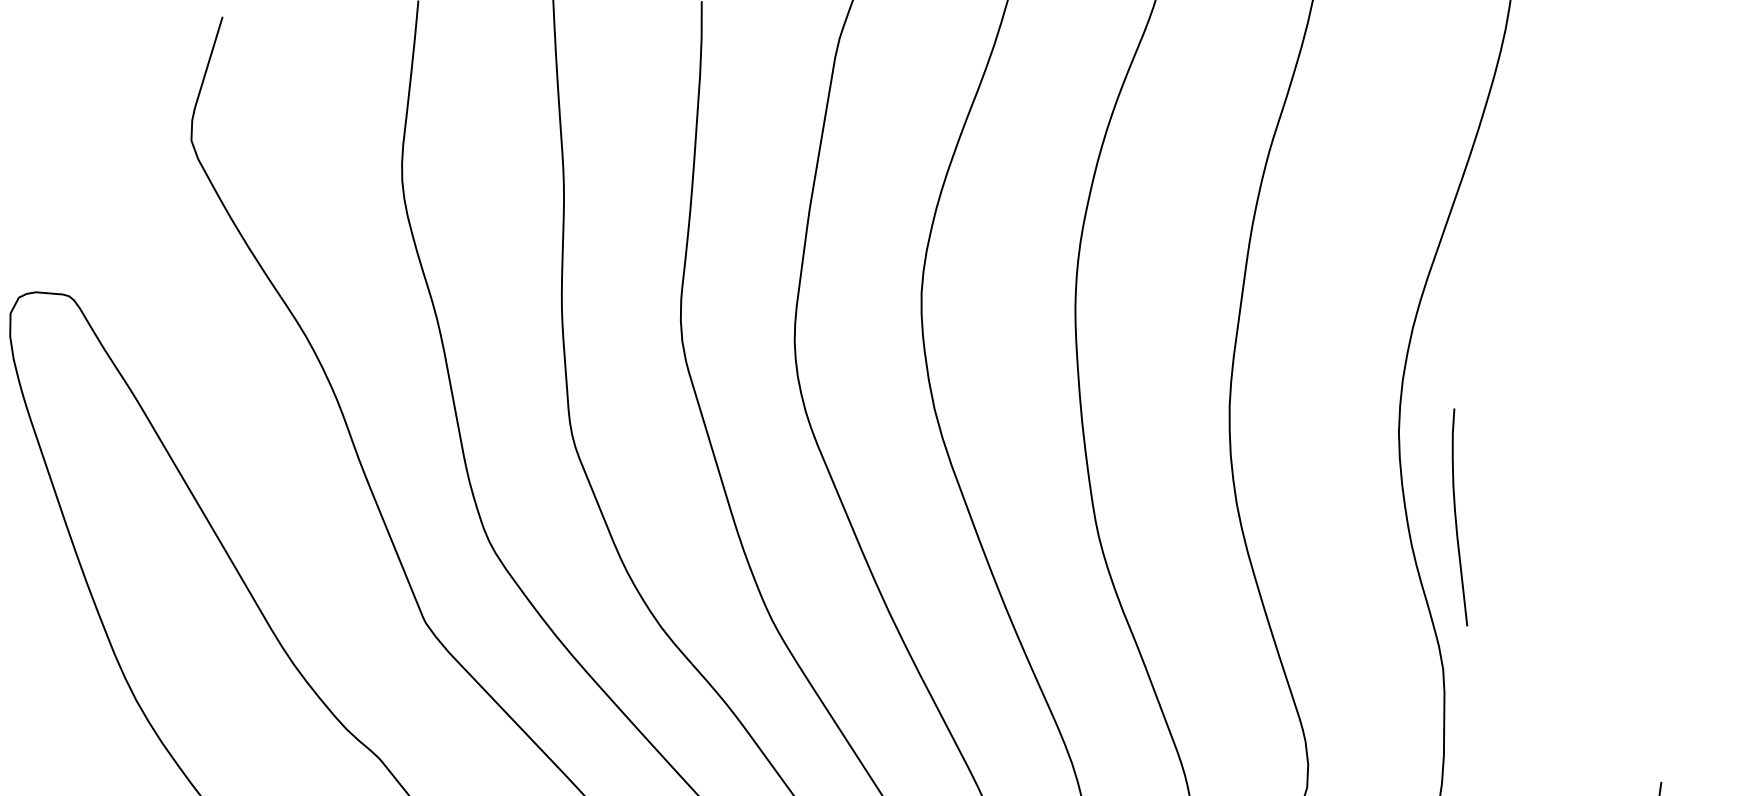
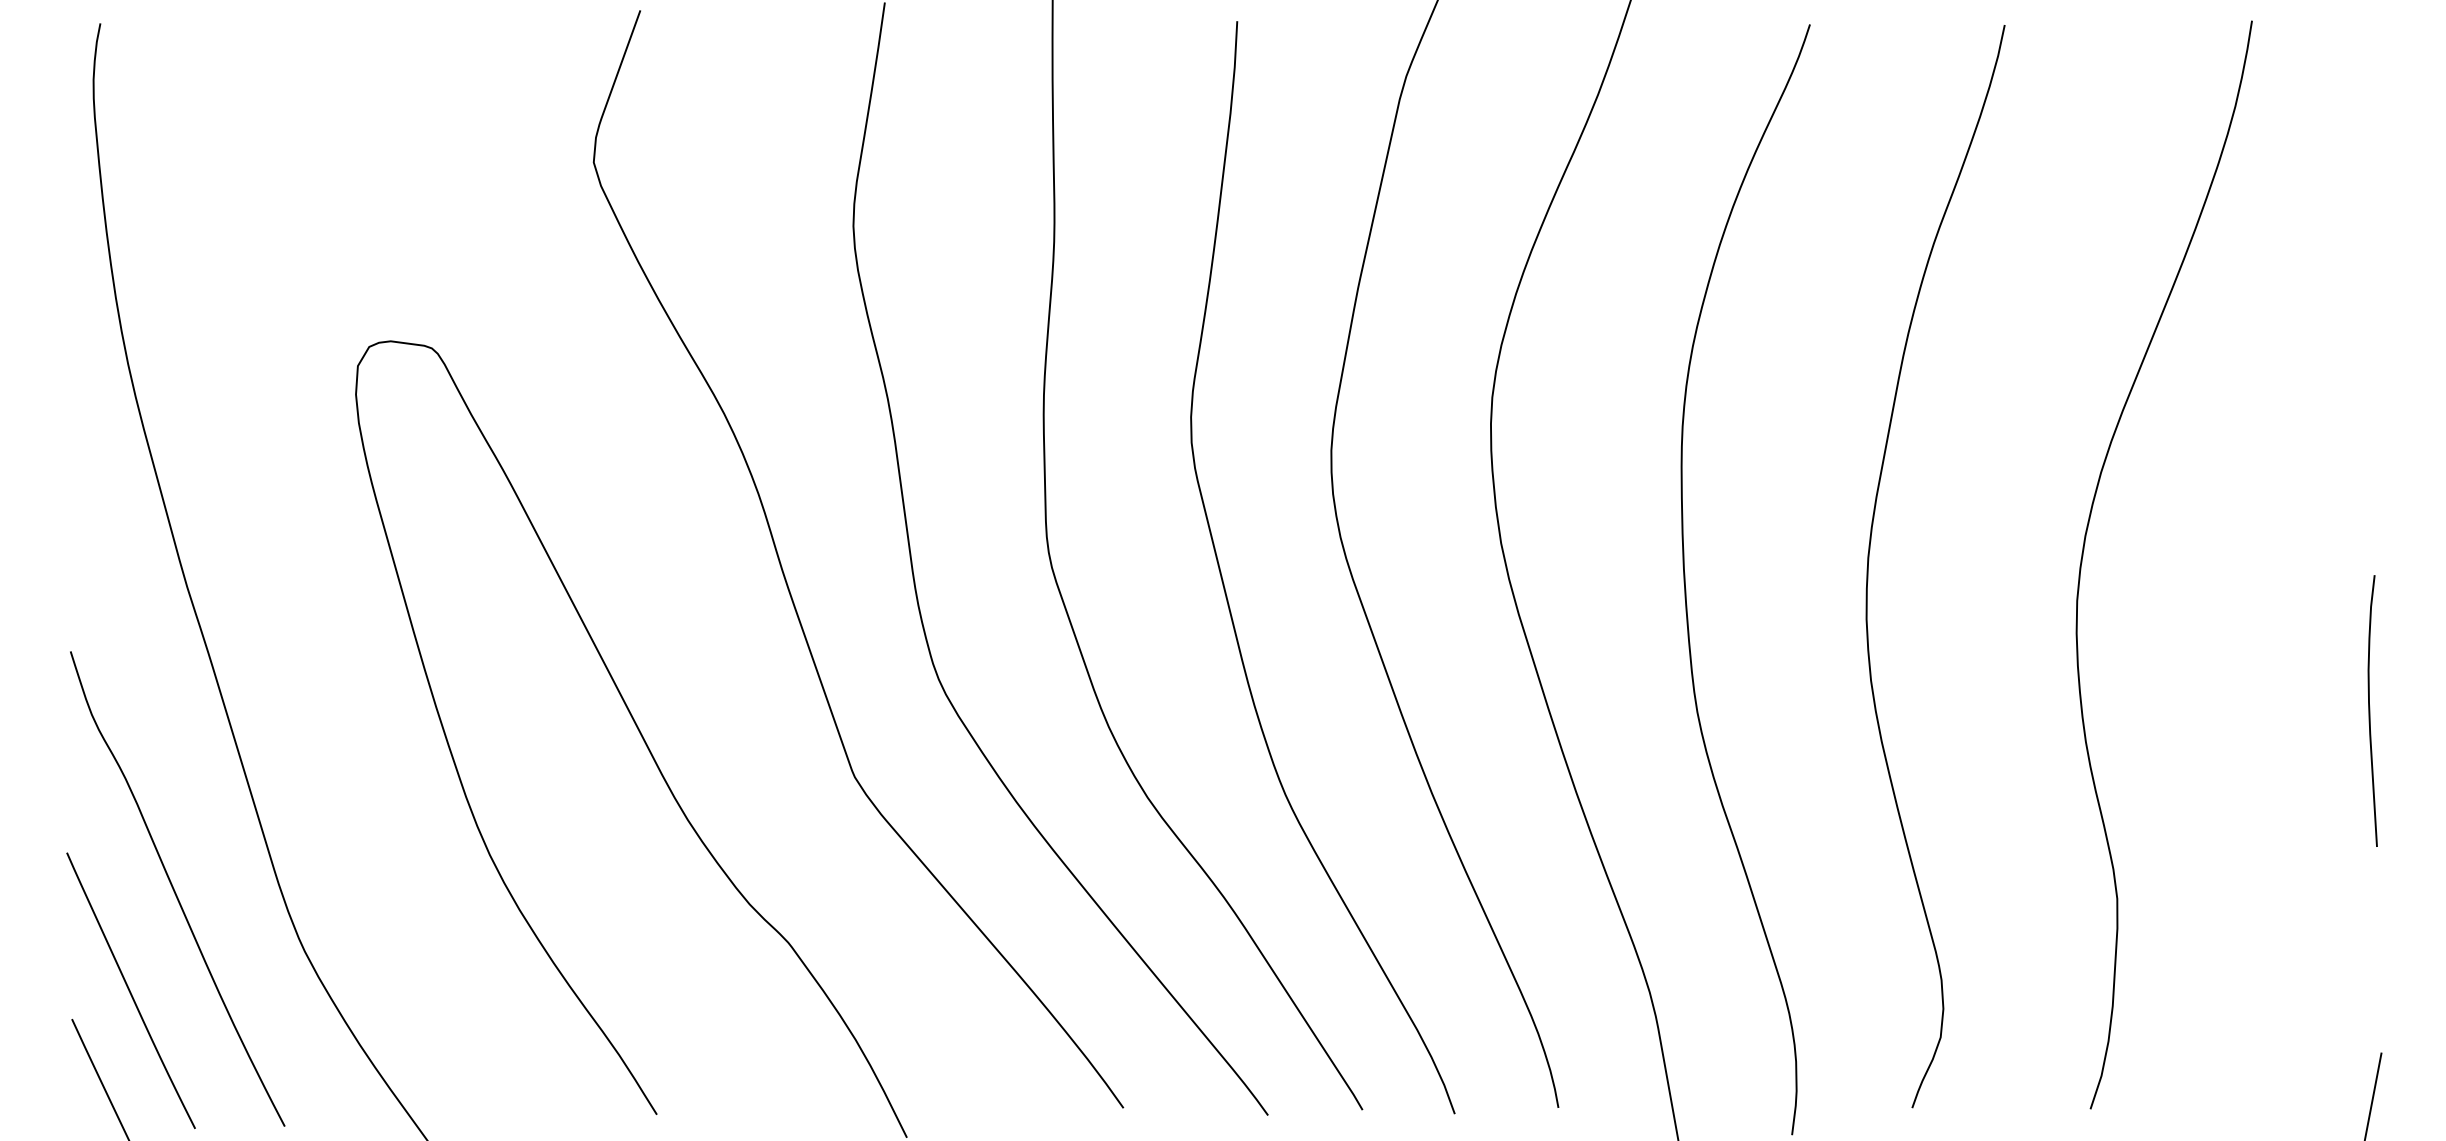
curve: (1456, 517) -> (2370, 710), moved

